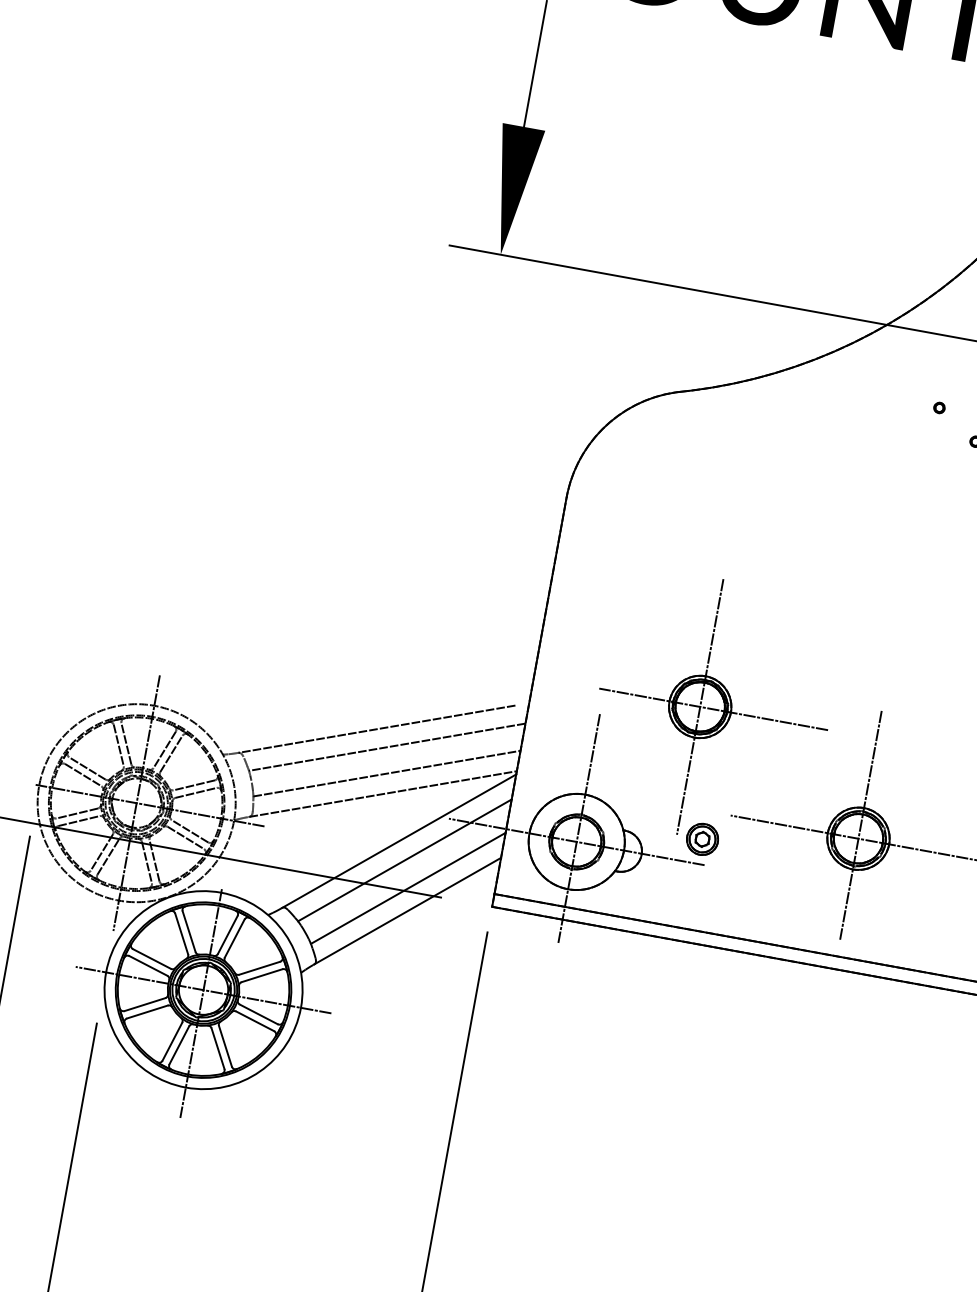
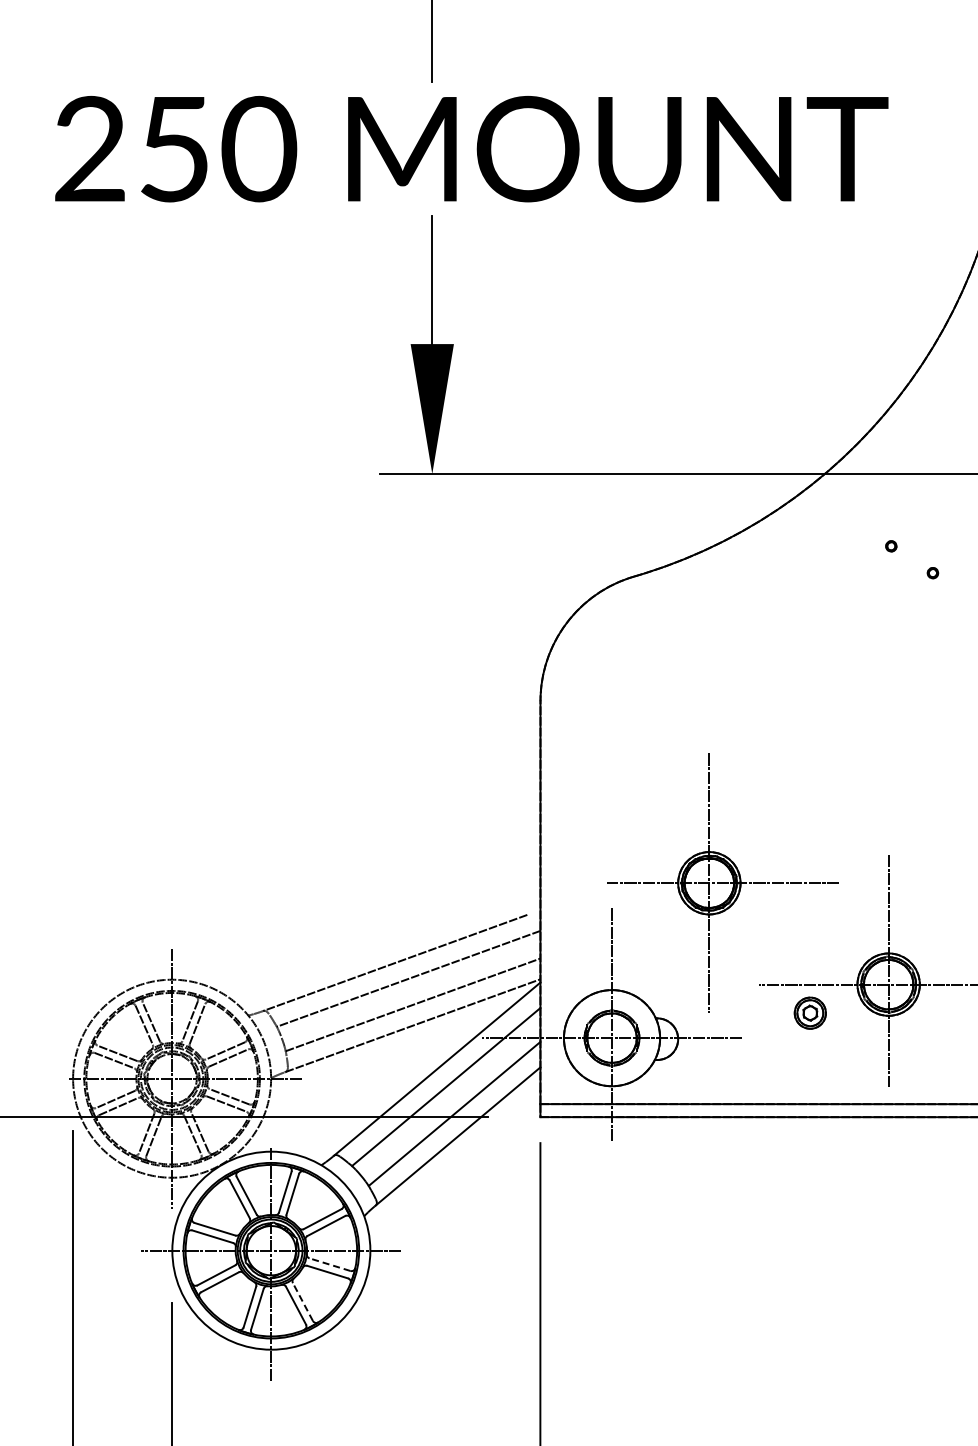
part: (701, 838) -> (809, 1012), moved
line: (258, 1014) -> (329, 1264), solid -> dashed
line: (225, 1045) -> (302, 1301), solid -> dashed

